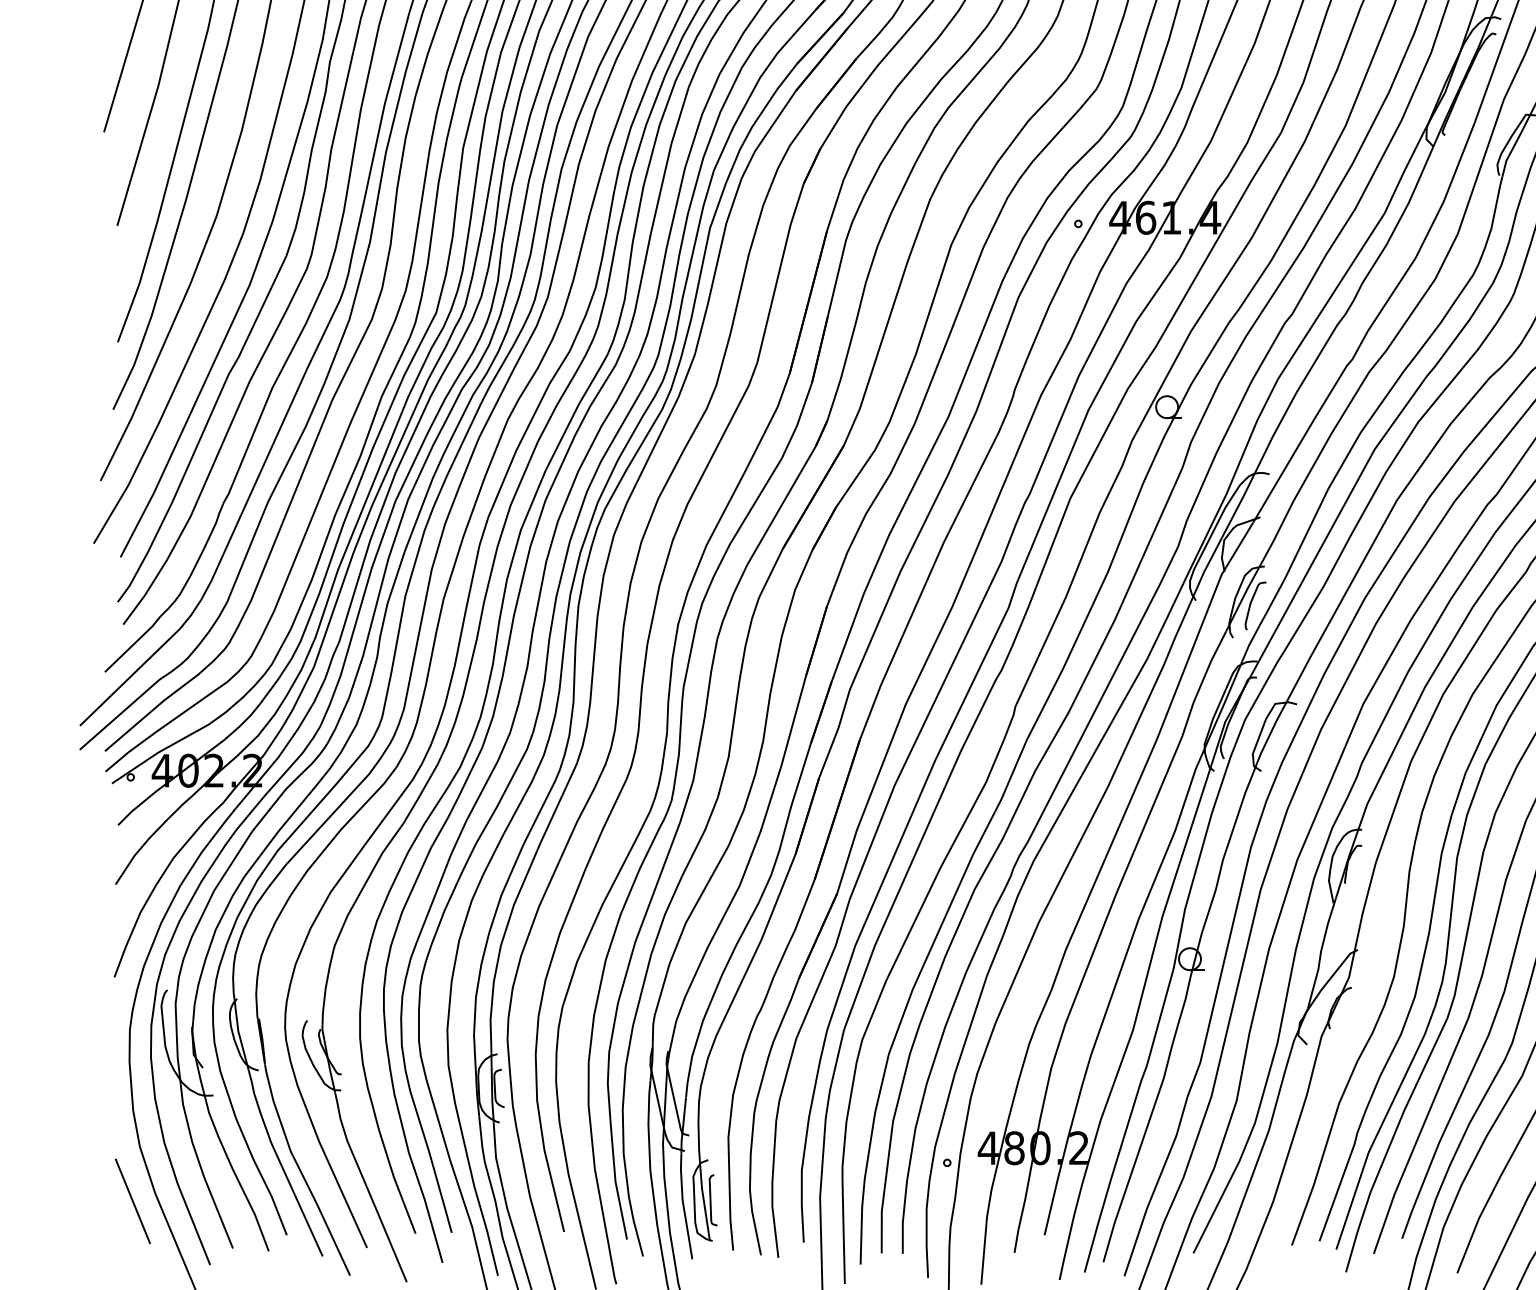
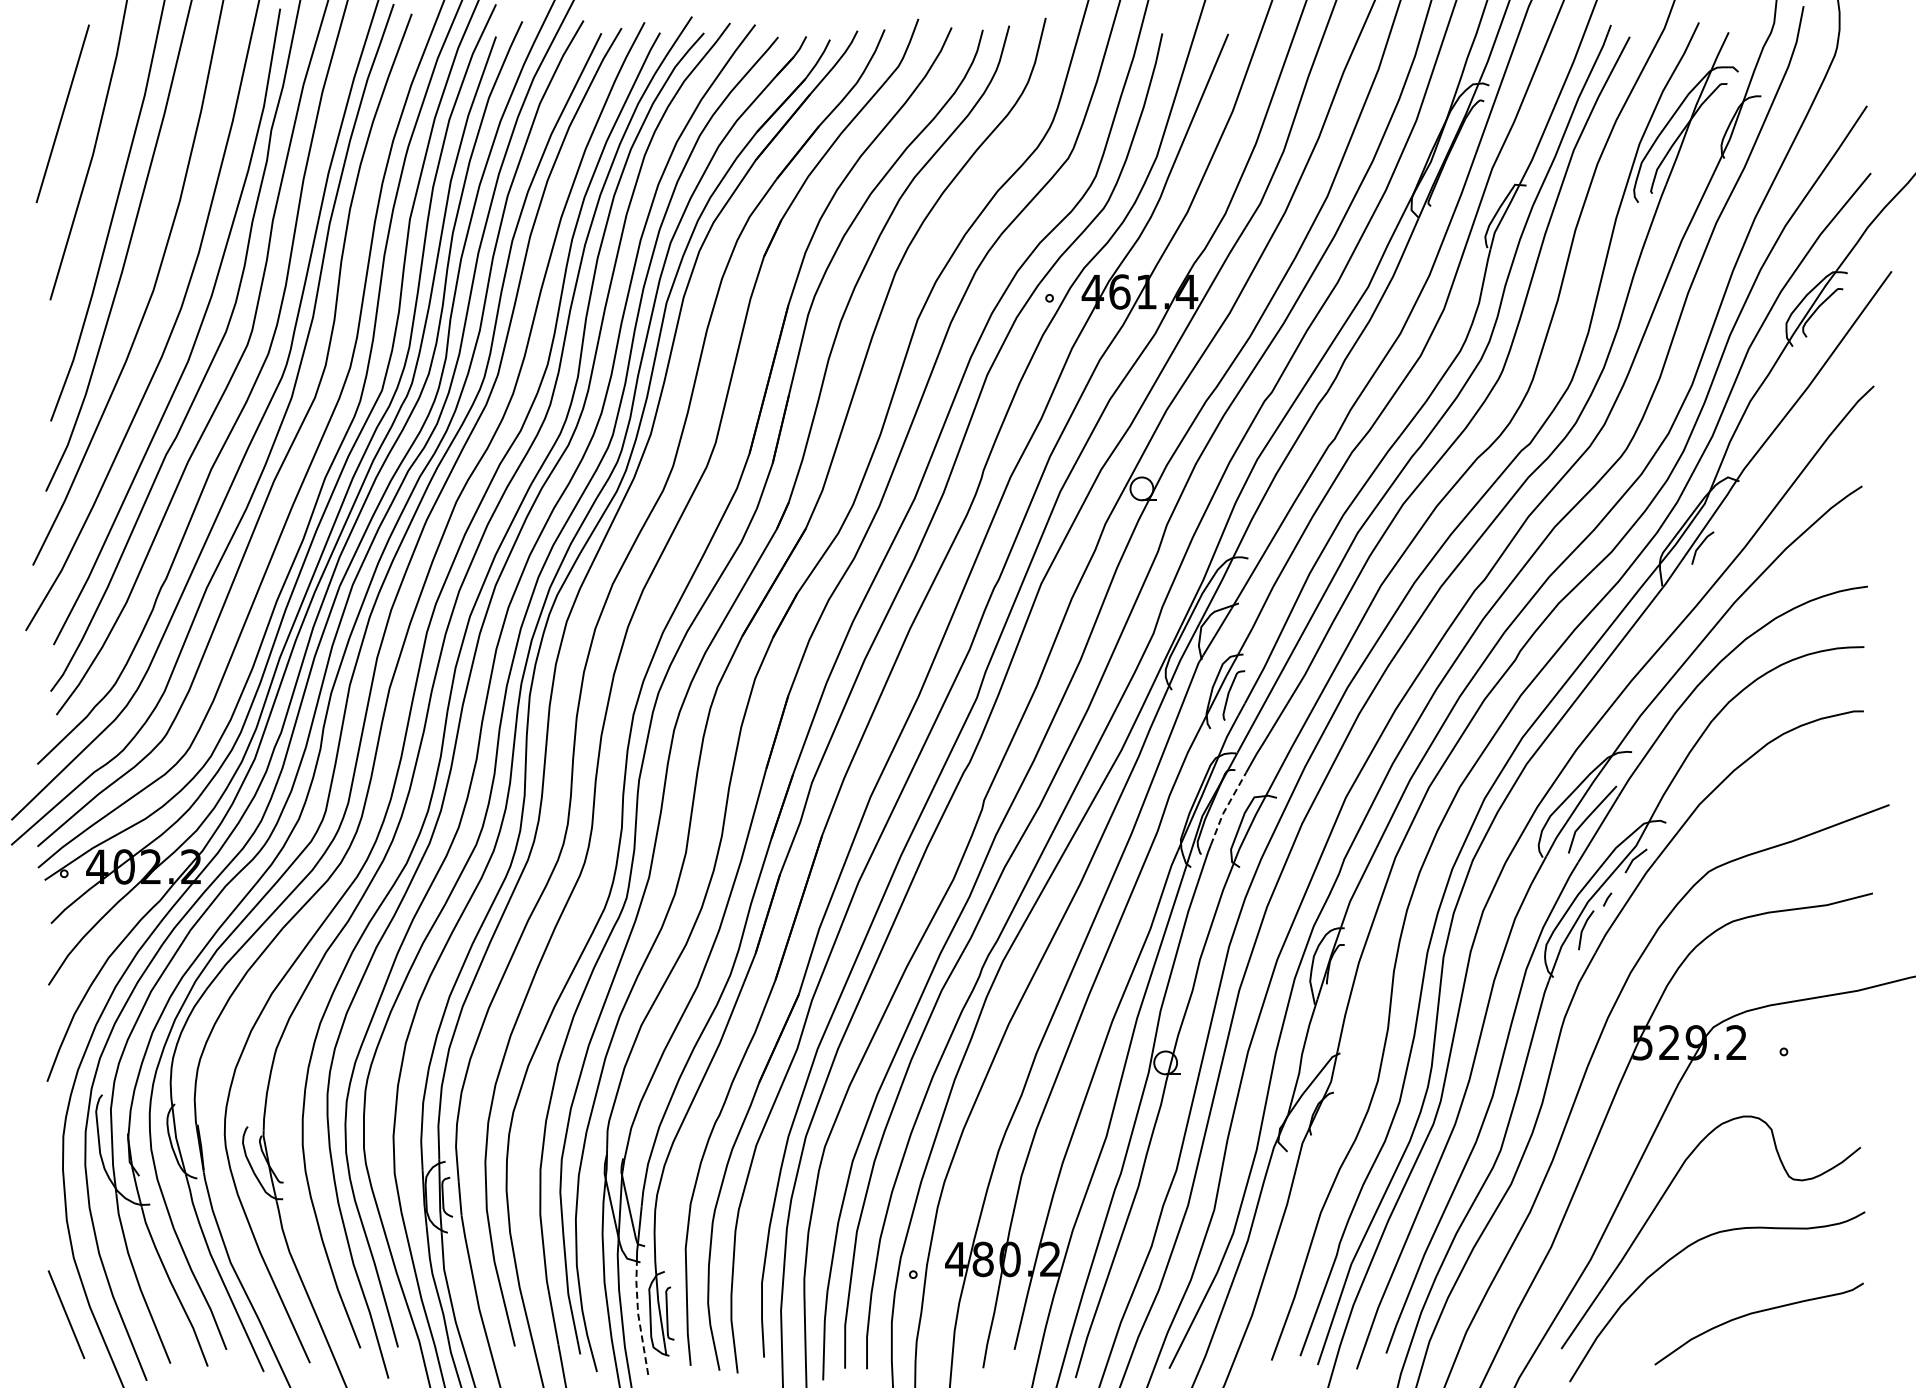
line: (1248, 713) -> (1226, 807), solid -> dashed
line: (683, 1205) -> (639, 1319), solid -> dashed

